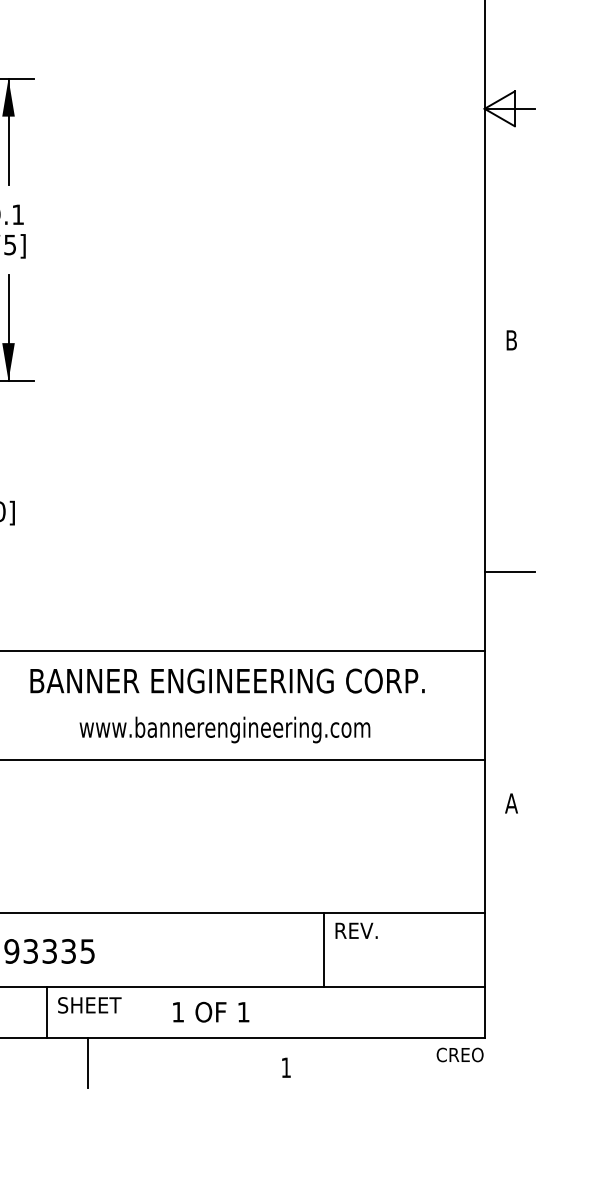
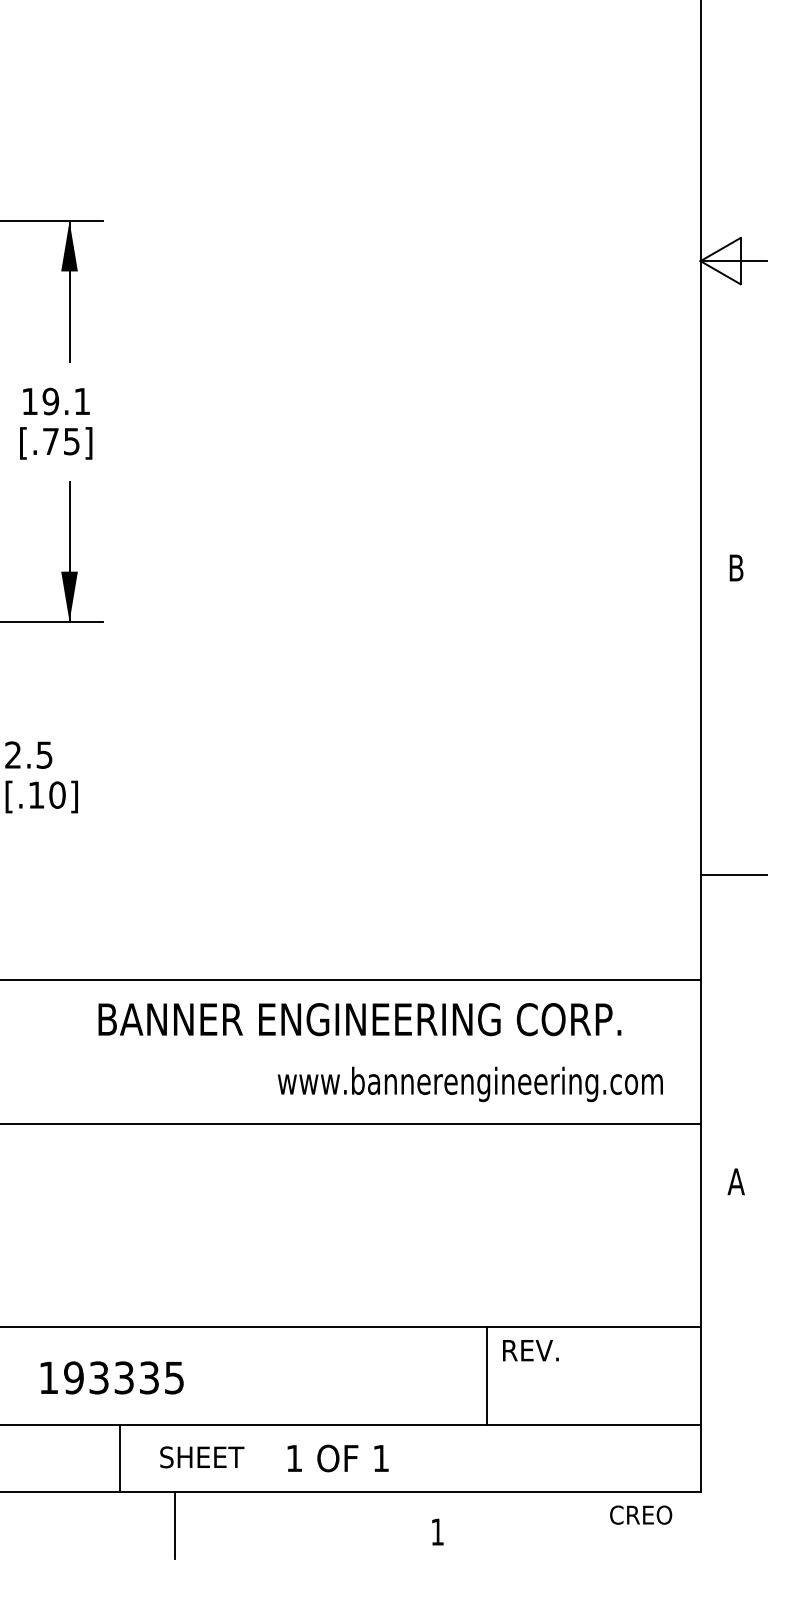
text: (224, 730) -> (469, 1084), moved
text: (89, 1005) -> (202, 1457), moved
text: (460, 1054) -> (641, 1514), moved

